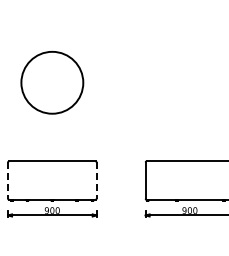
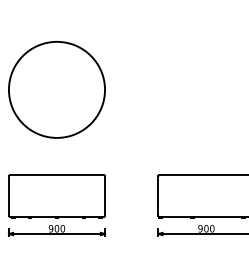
circle: (52, 82) -> (57, 89), size x1.43
line: (8, 181) -> (9, 197), dashed -> solid
line: (96, 181) -> (104, 197), dashed -> solid

